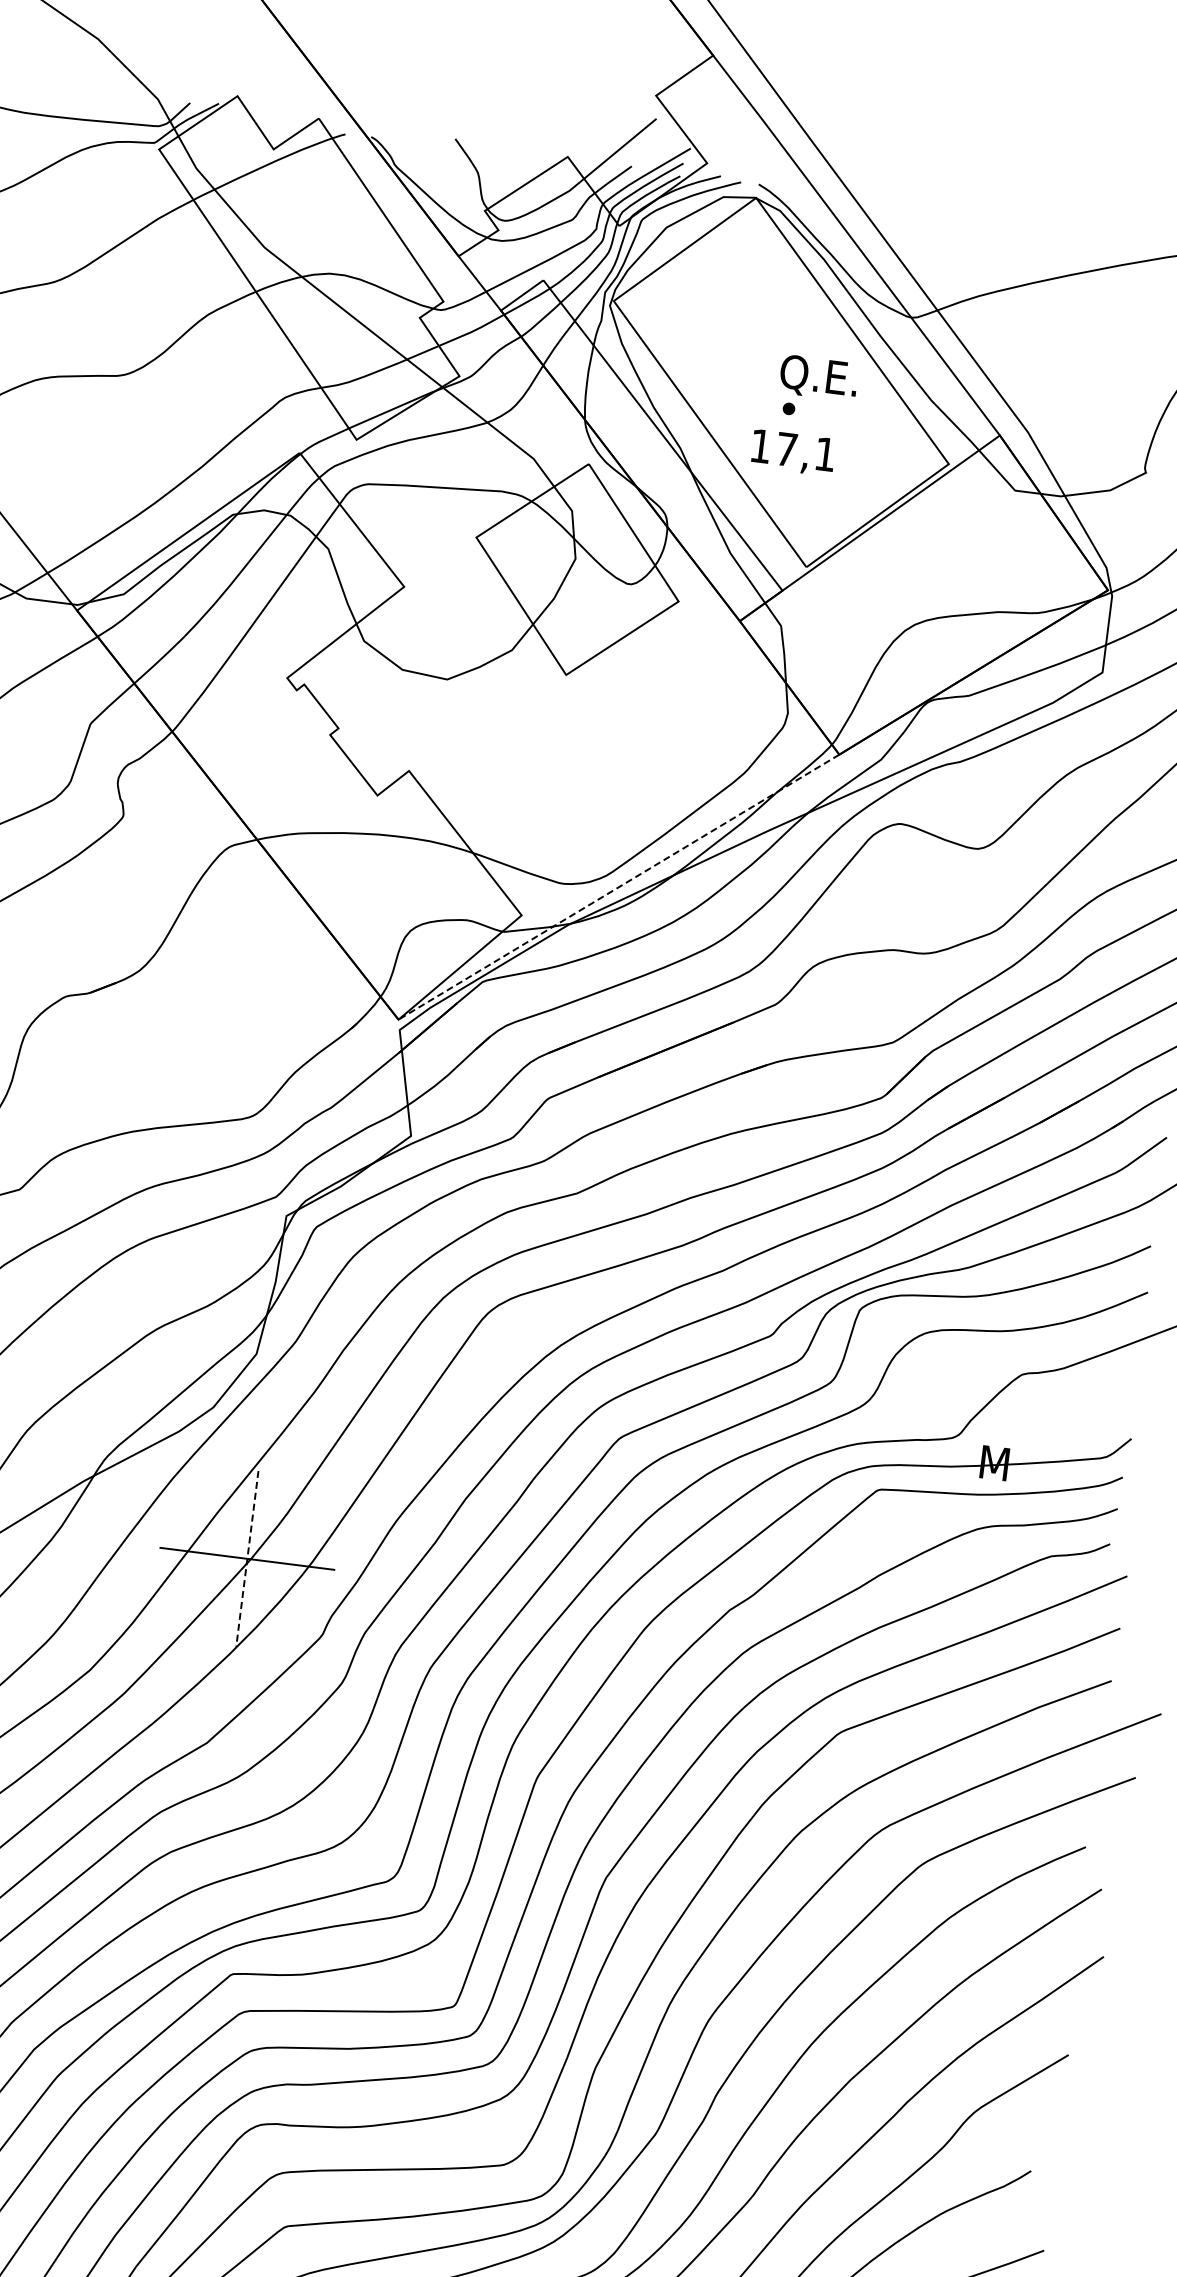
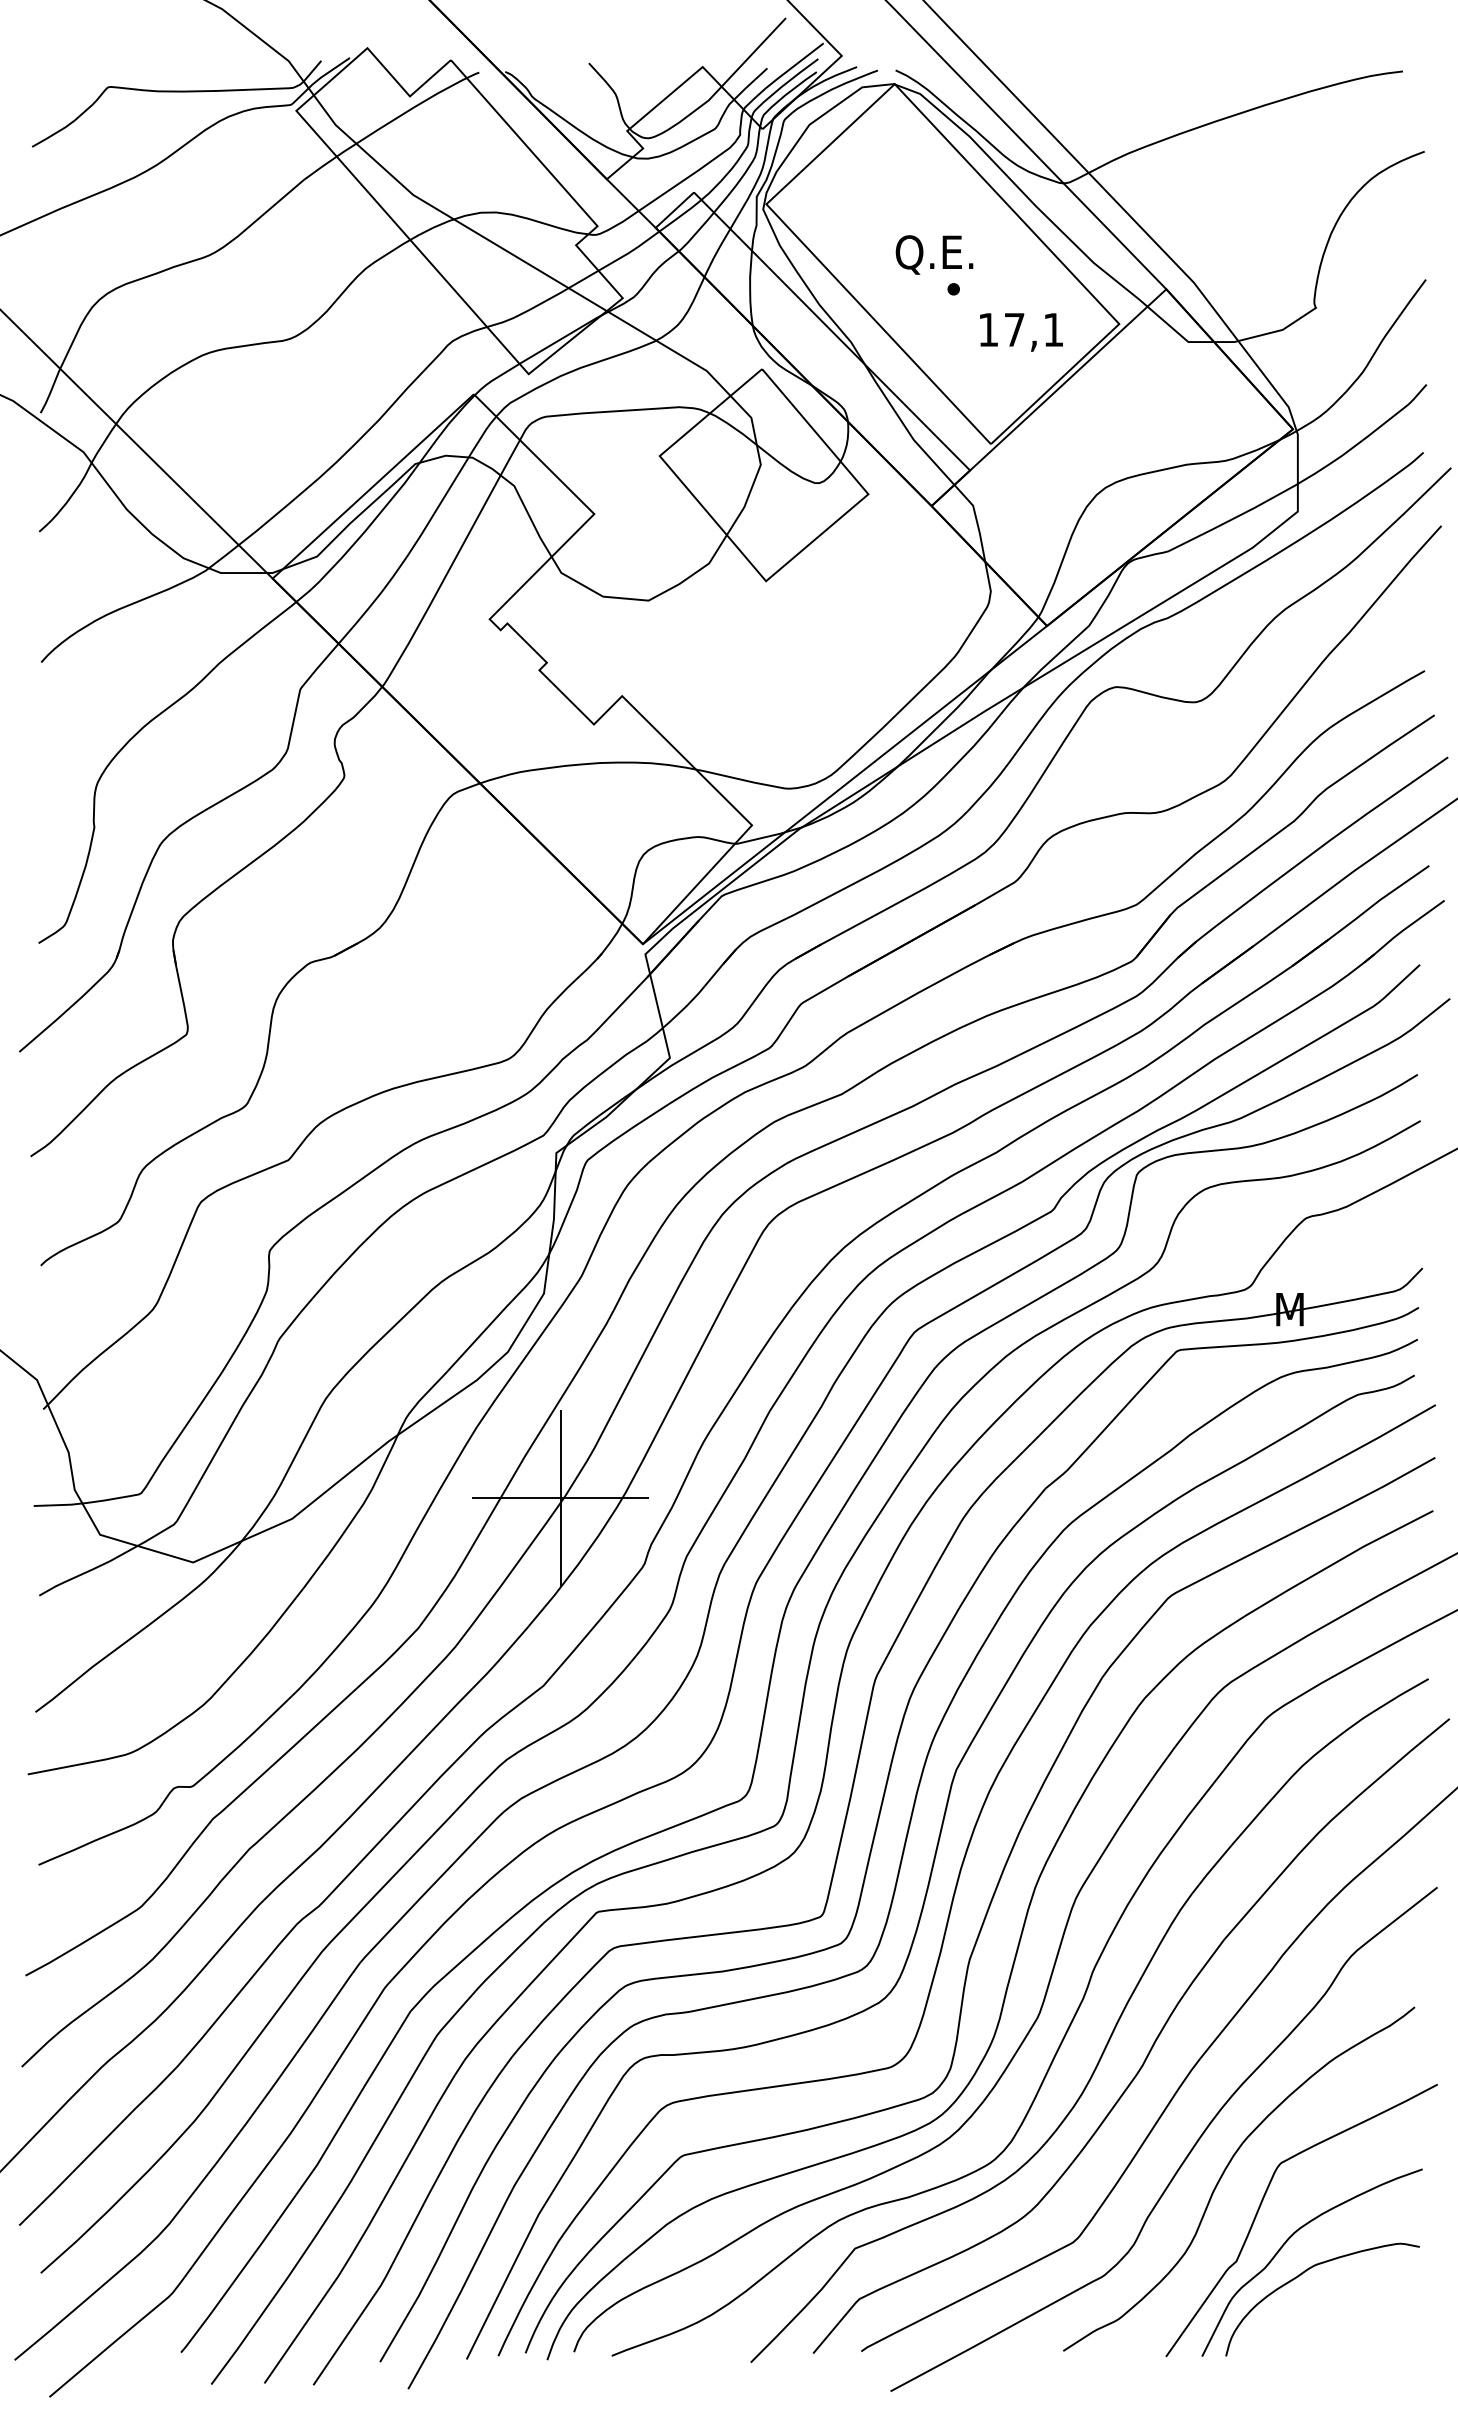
text: (818, 377) -> (934, 254), moved
text: (793, 452) -> (1021, 332), moved
line: (618, 887) -> (844, 785), dashed -> solid
line: (247, 1559) -> (560, 1498), dashed -> solid

